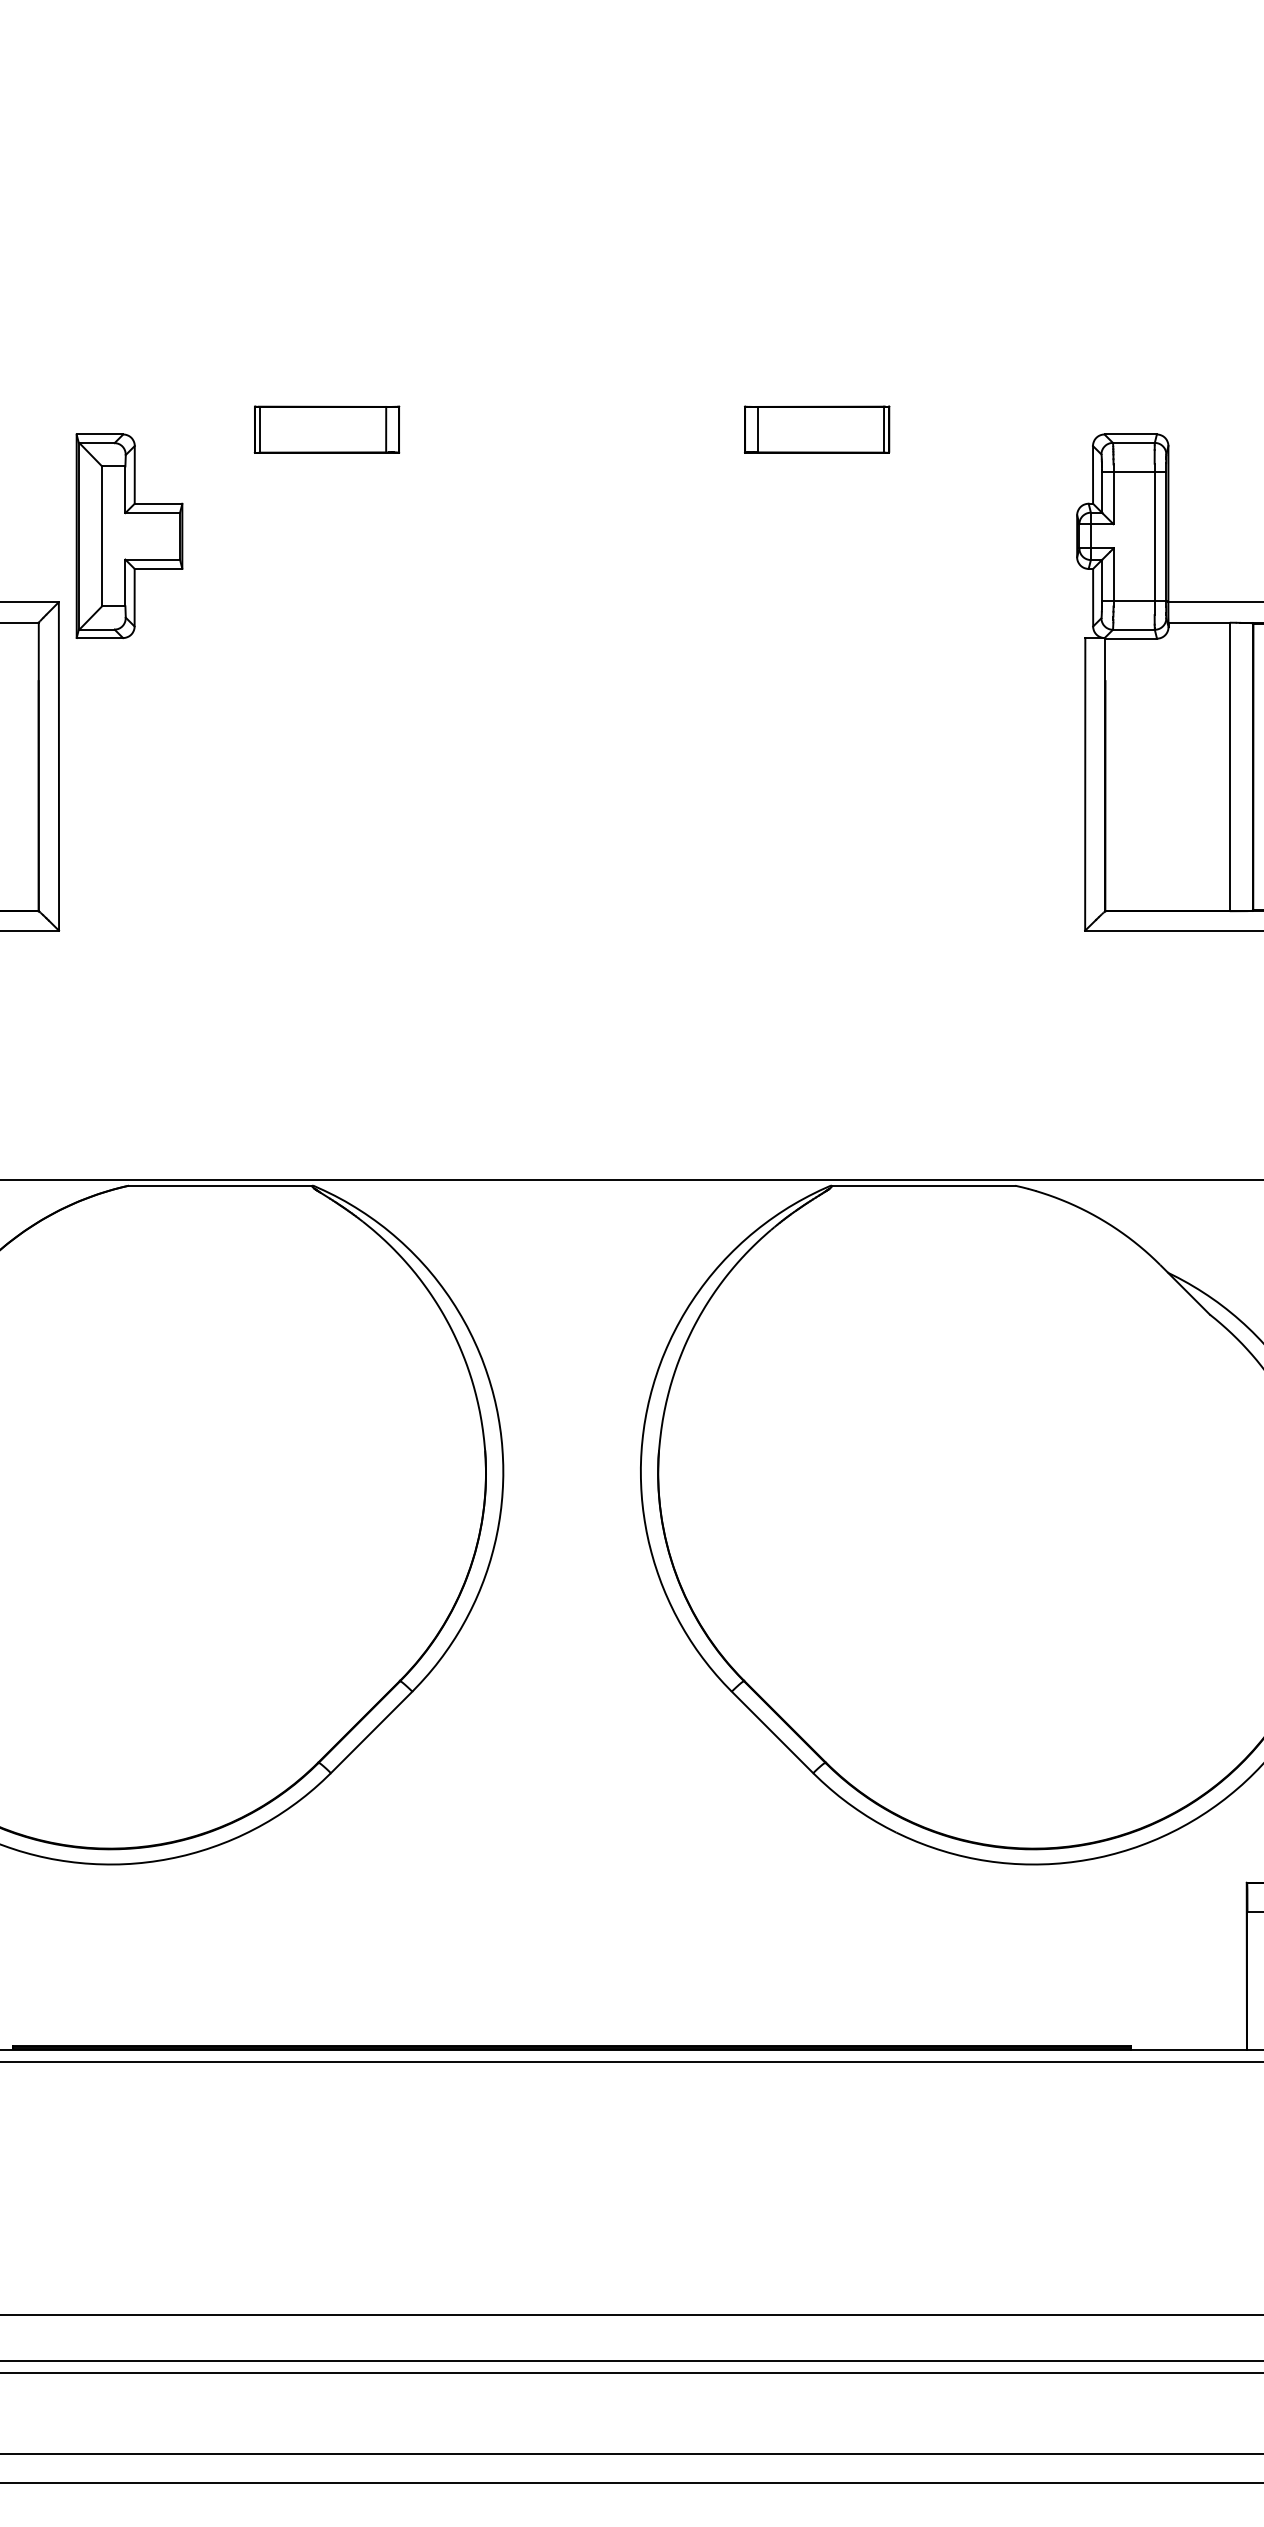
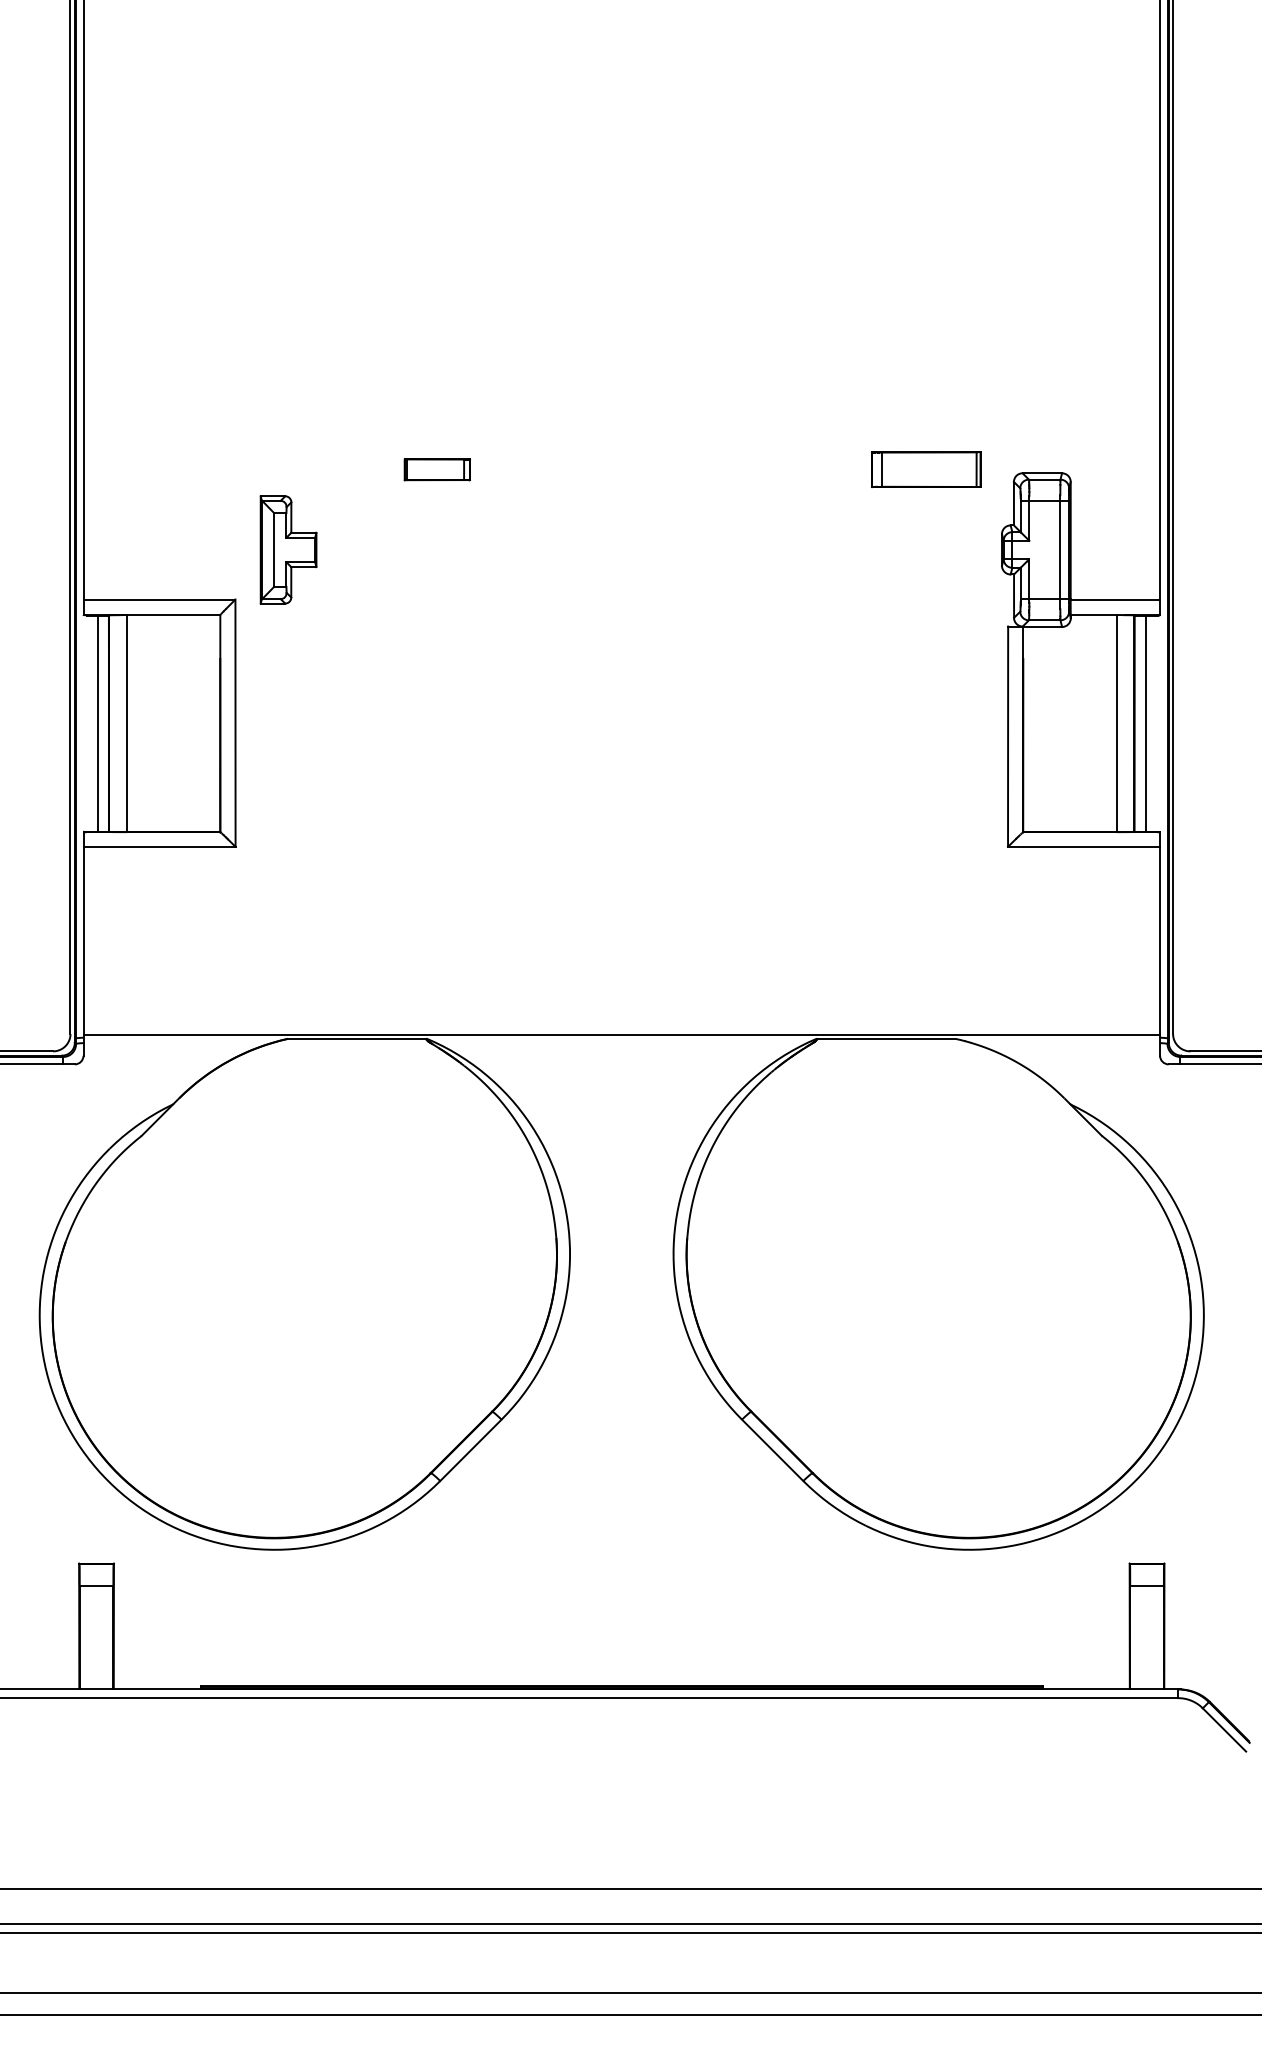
part: (327, 429) -> (437, 469), size x0.6
part: (817, 429) -> (926, 469), moved
part: (129, 535) -> (288, 549), size x0.7

